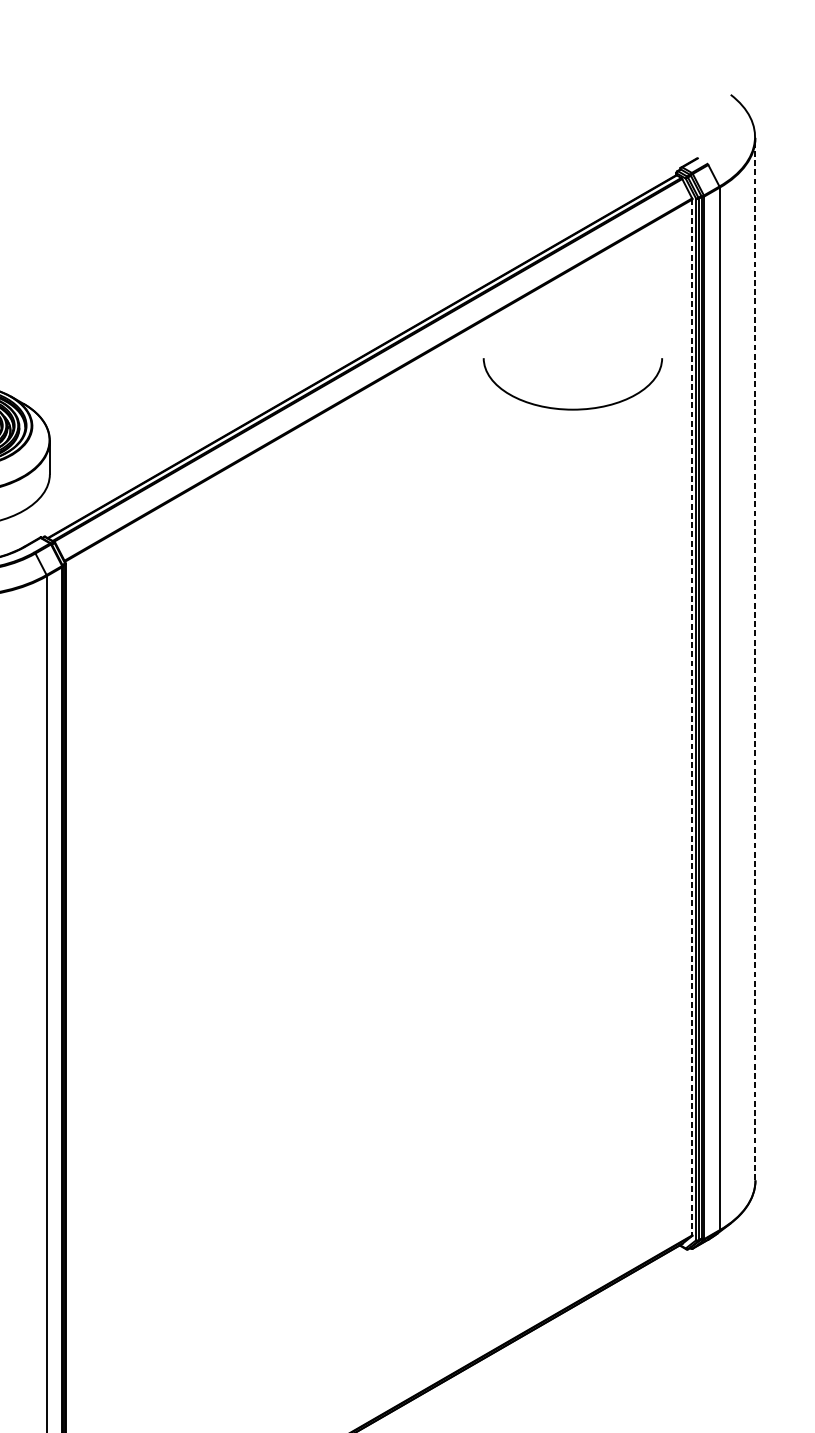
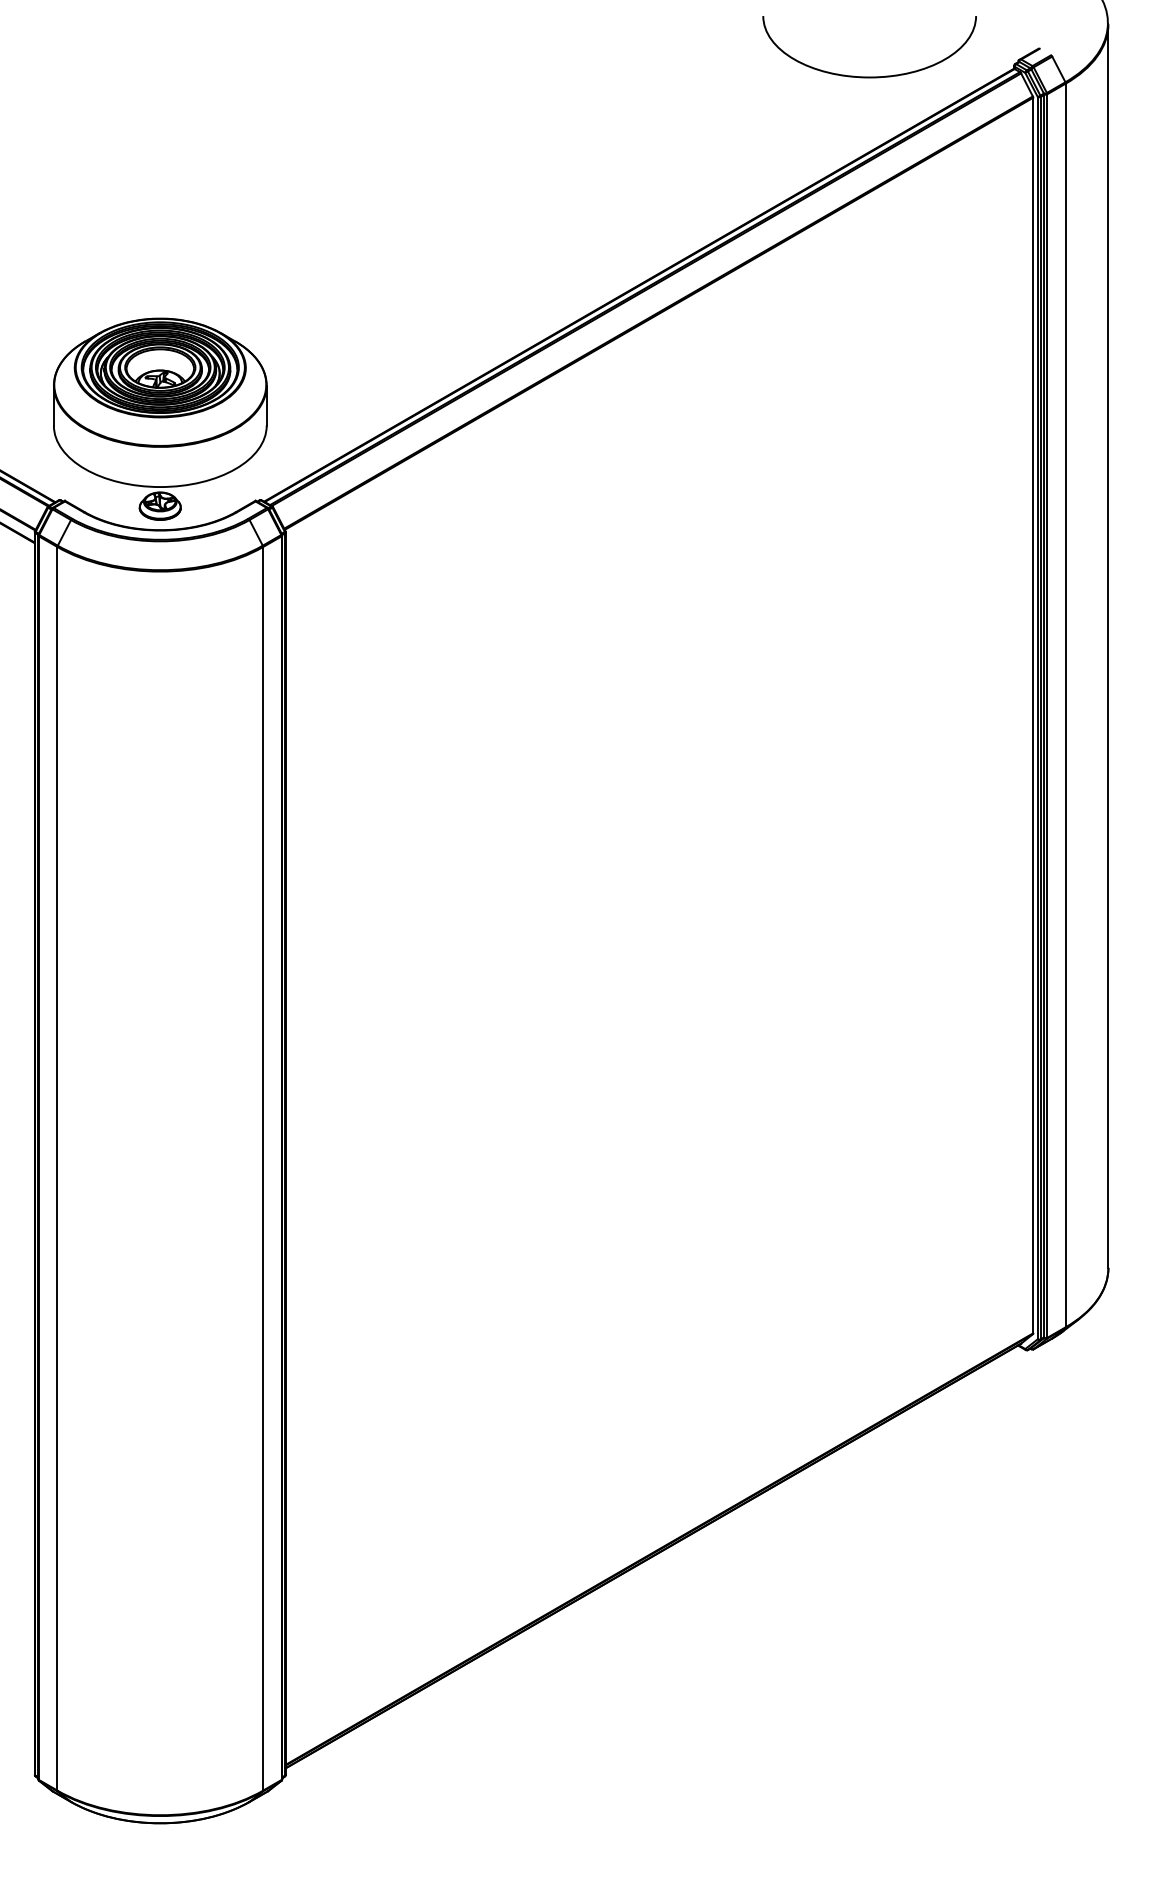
curve: (572, 408) -> (869, 76), moved
line: (755, 659) -> (1108, 646), dashed -> solid
line: (692, 717) -> (1033, 715), dashed -> solid

